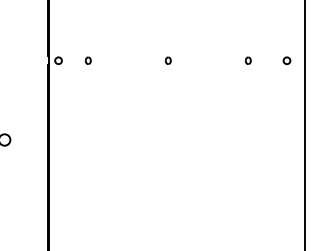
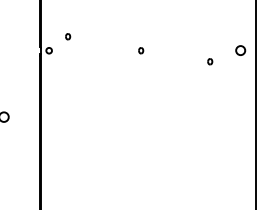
part: (88, 60) -> (68, 36), moved
part: (248, 60) -> (210, 61), moved
circle: (286, 60) -> (240, 50), size x1.6

